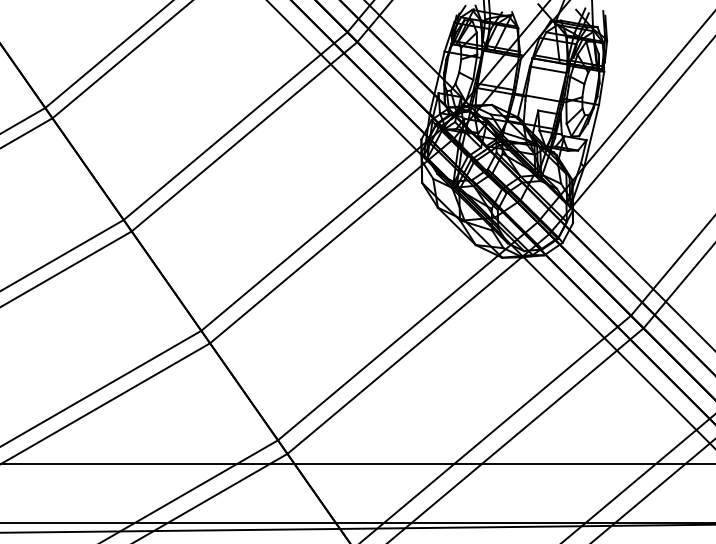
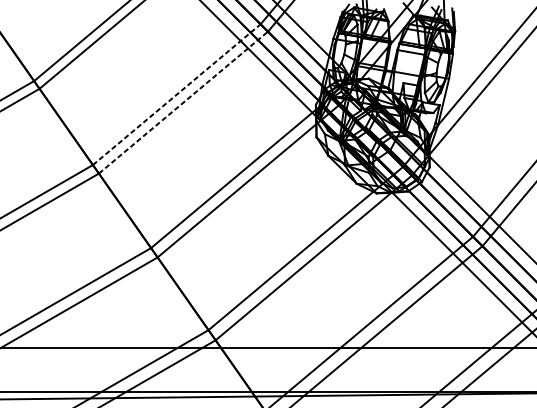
line: (236, 125) -> (177, 94), solid -> dashed
line: (244, 136) -> (183, 102), solid -> dashed

